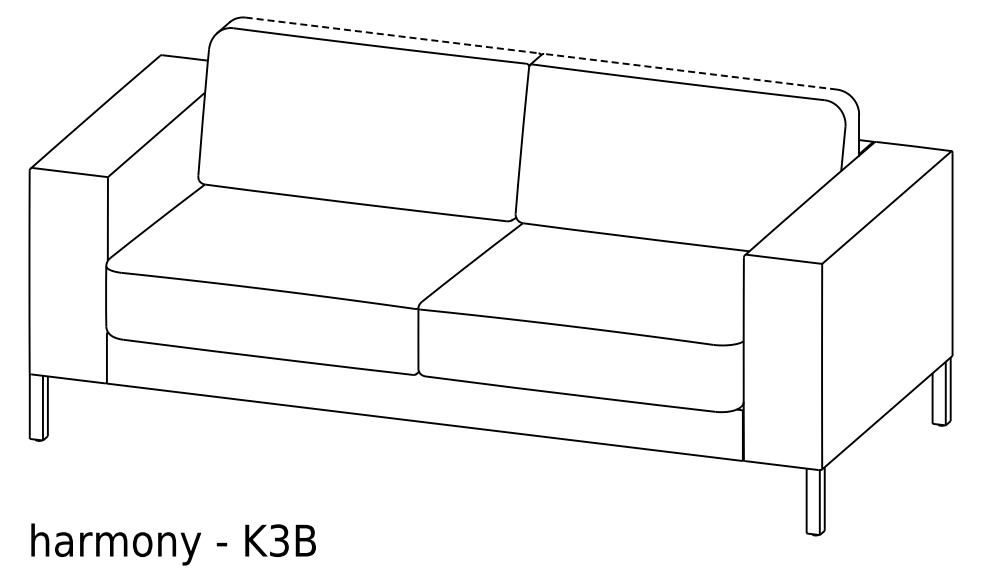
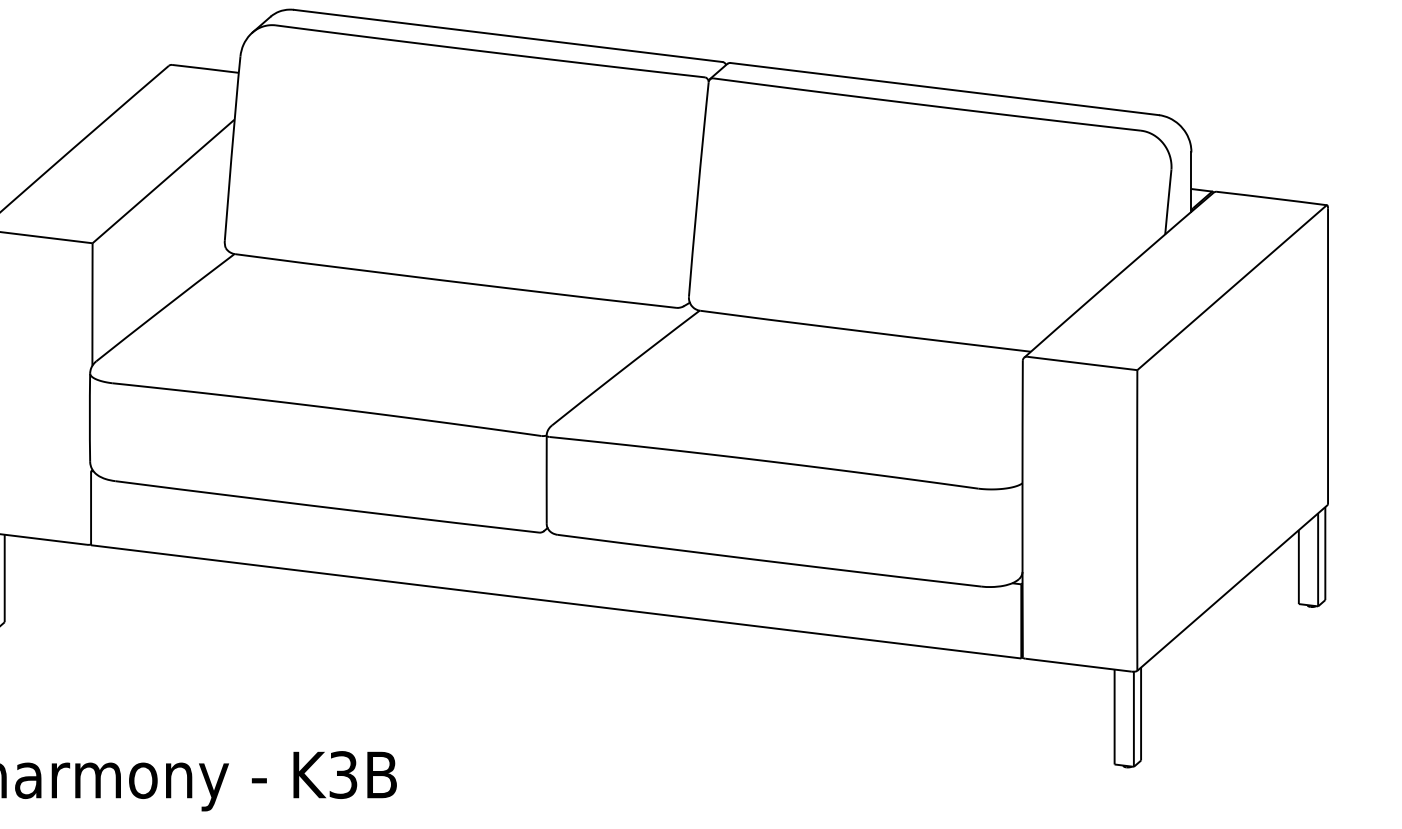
line: (392, 35) -> (508, 36), dashed -> solid
line: (690, 71) -> (944, 88), dashed -> solid

